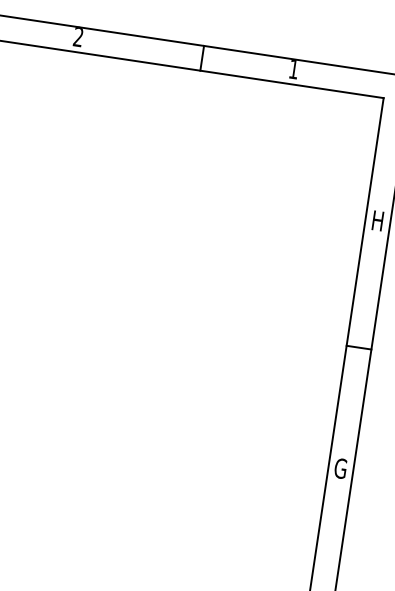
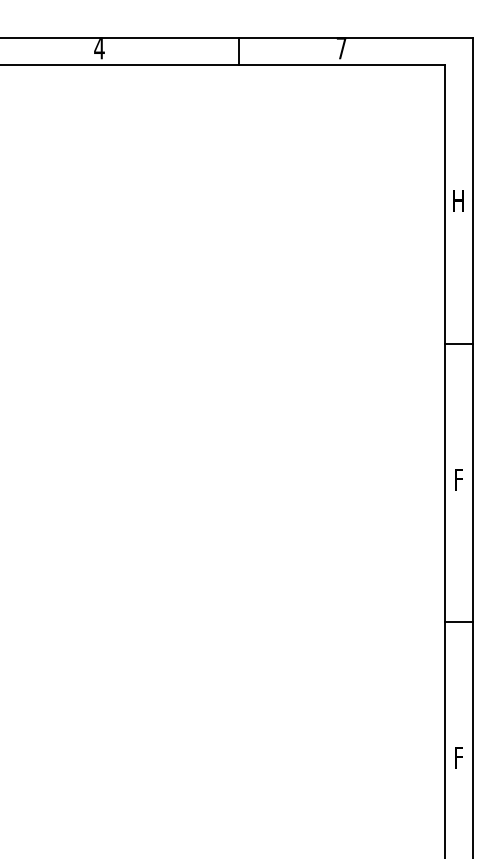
text: (78, 36) -> (99, 47), 2 -> 4
text: (293, 70) -> (341, 49), 1 -> 7
text: (340, 468) -> (458, 479), G -> F

